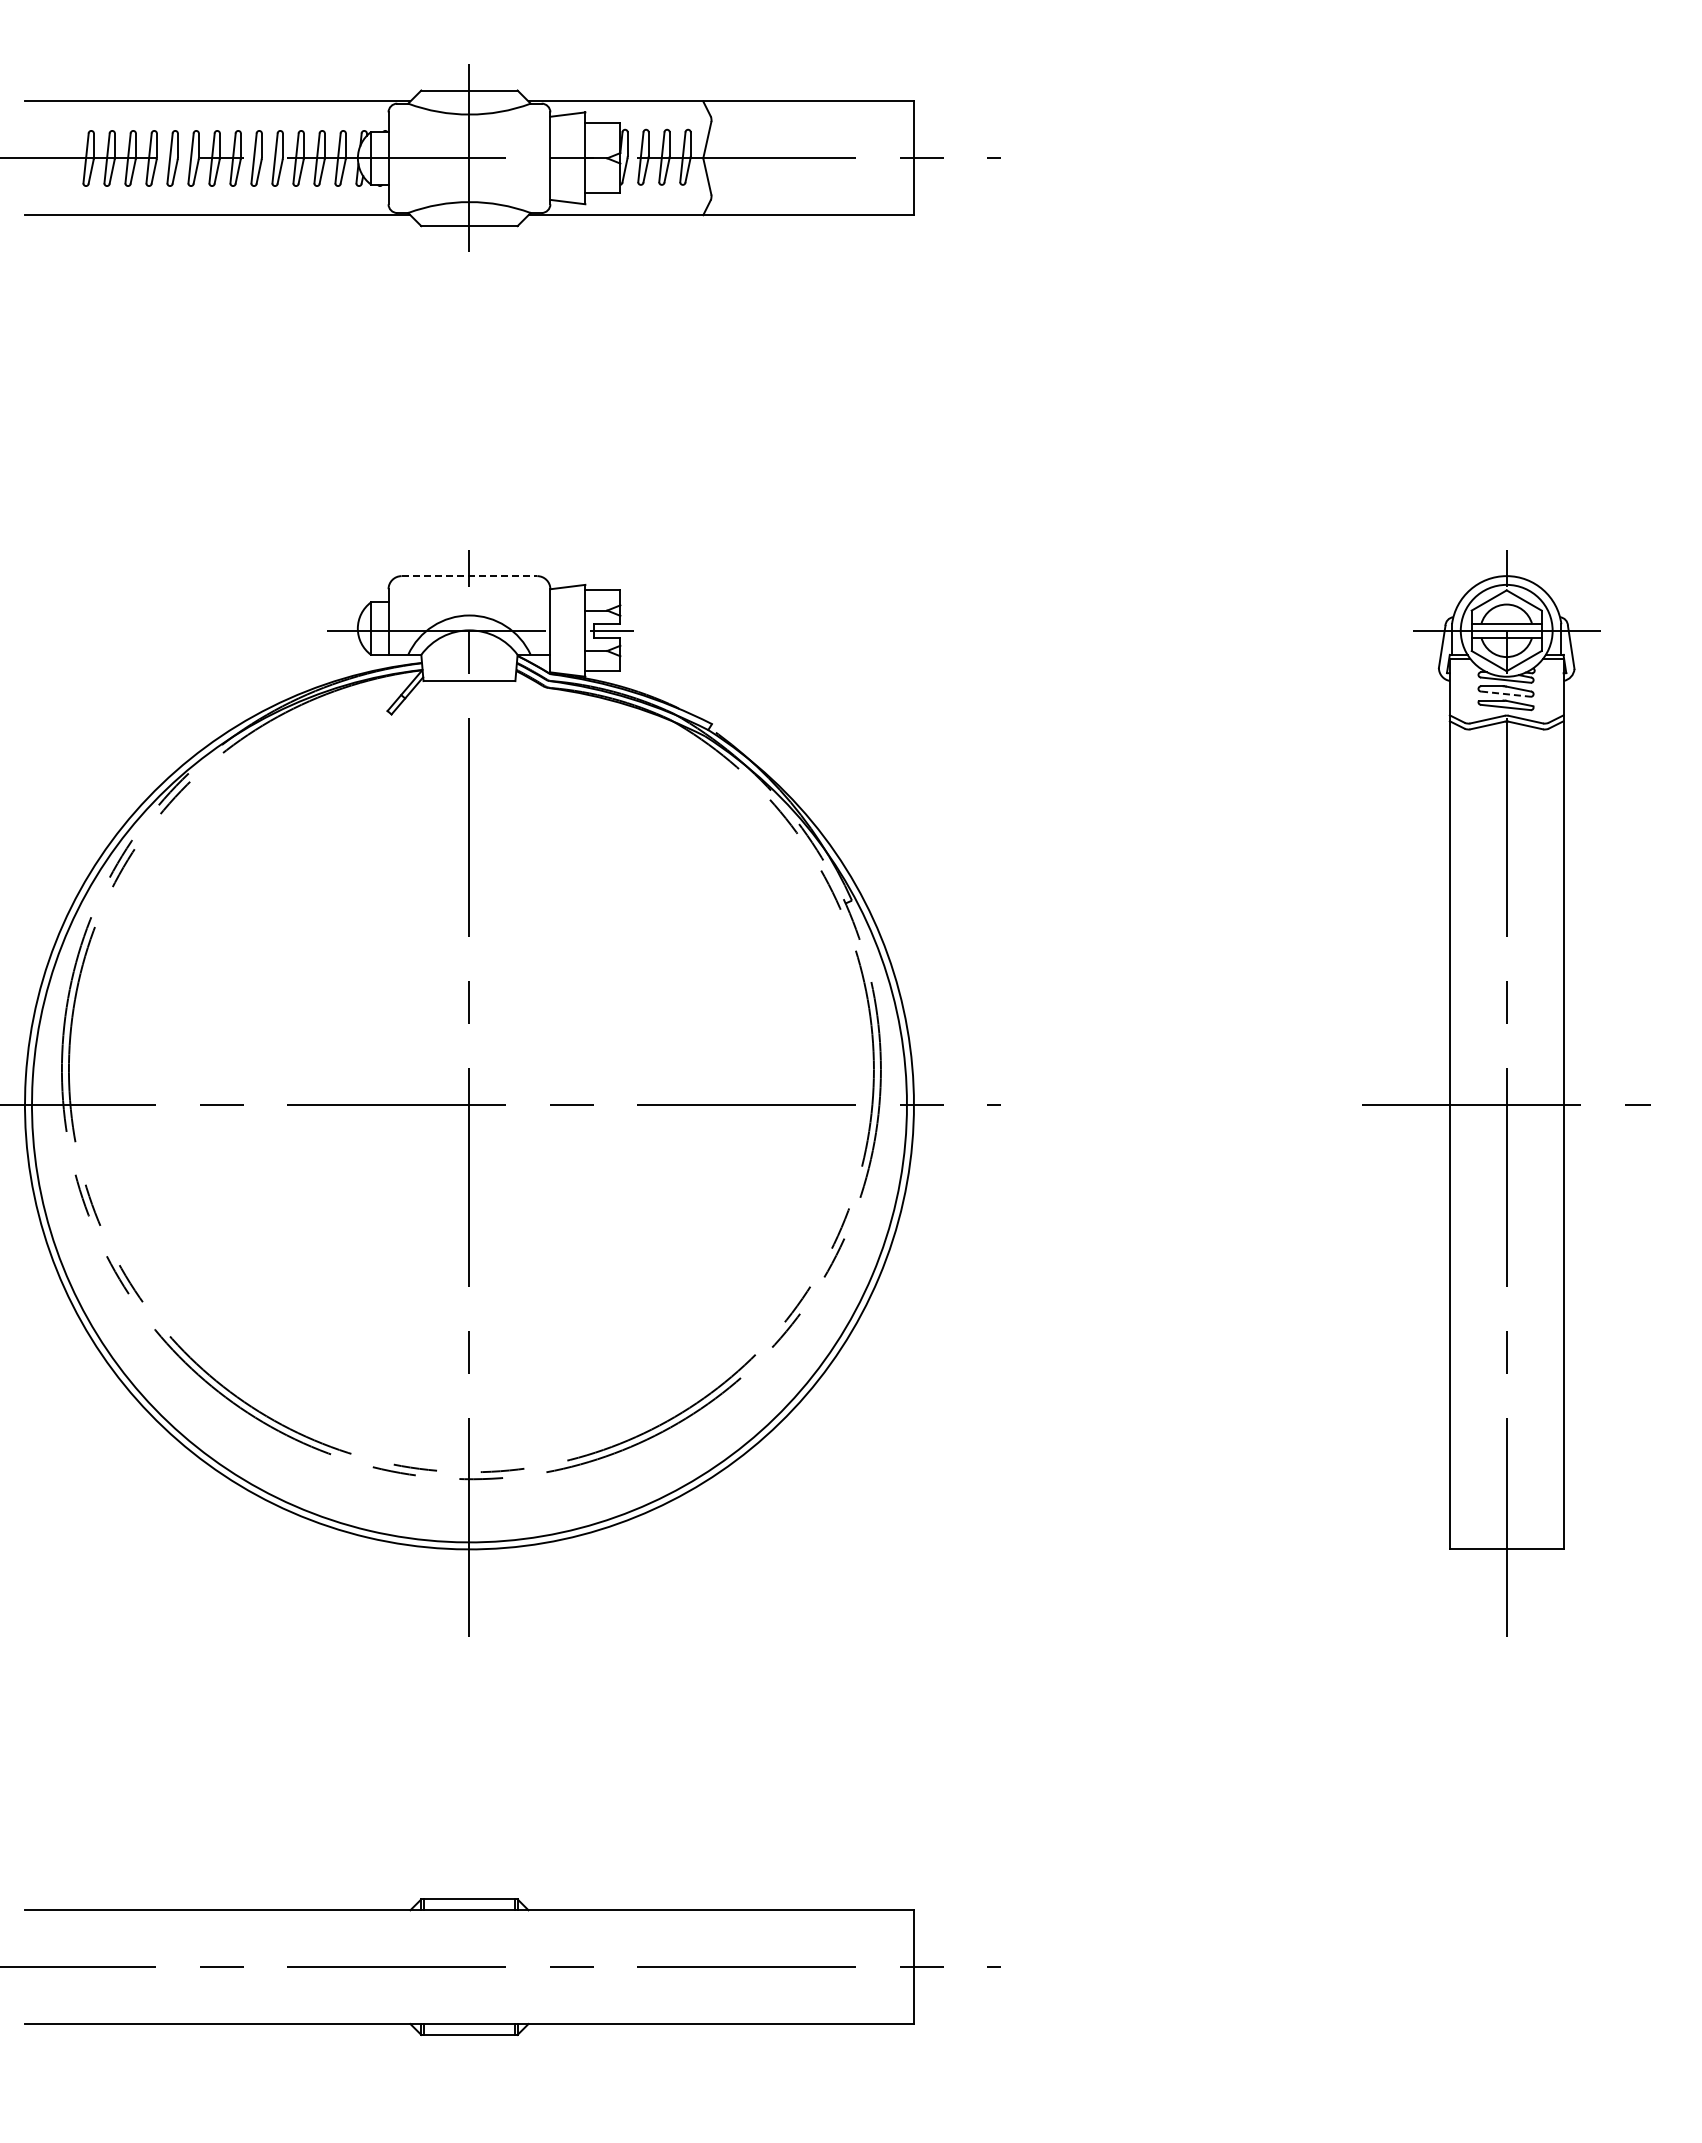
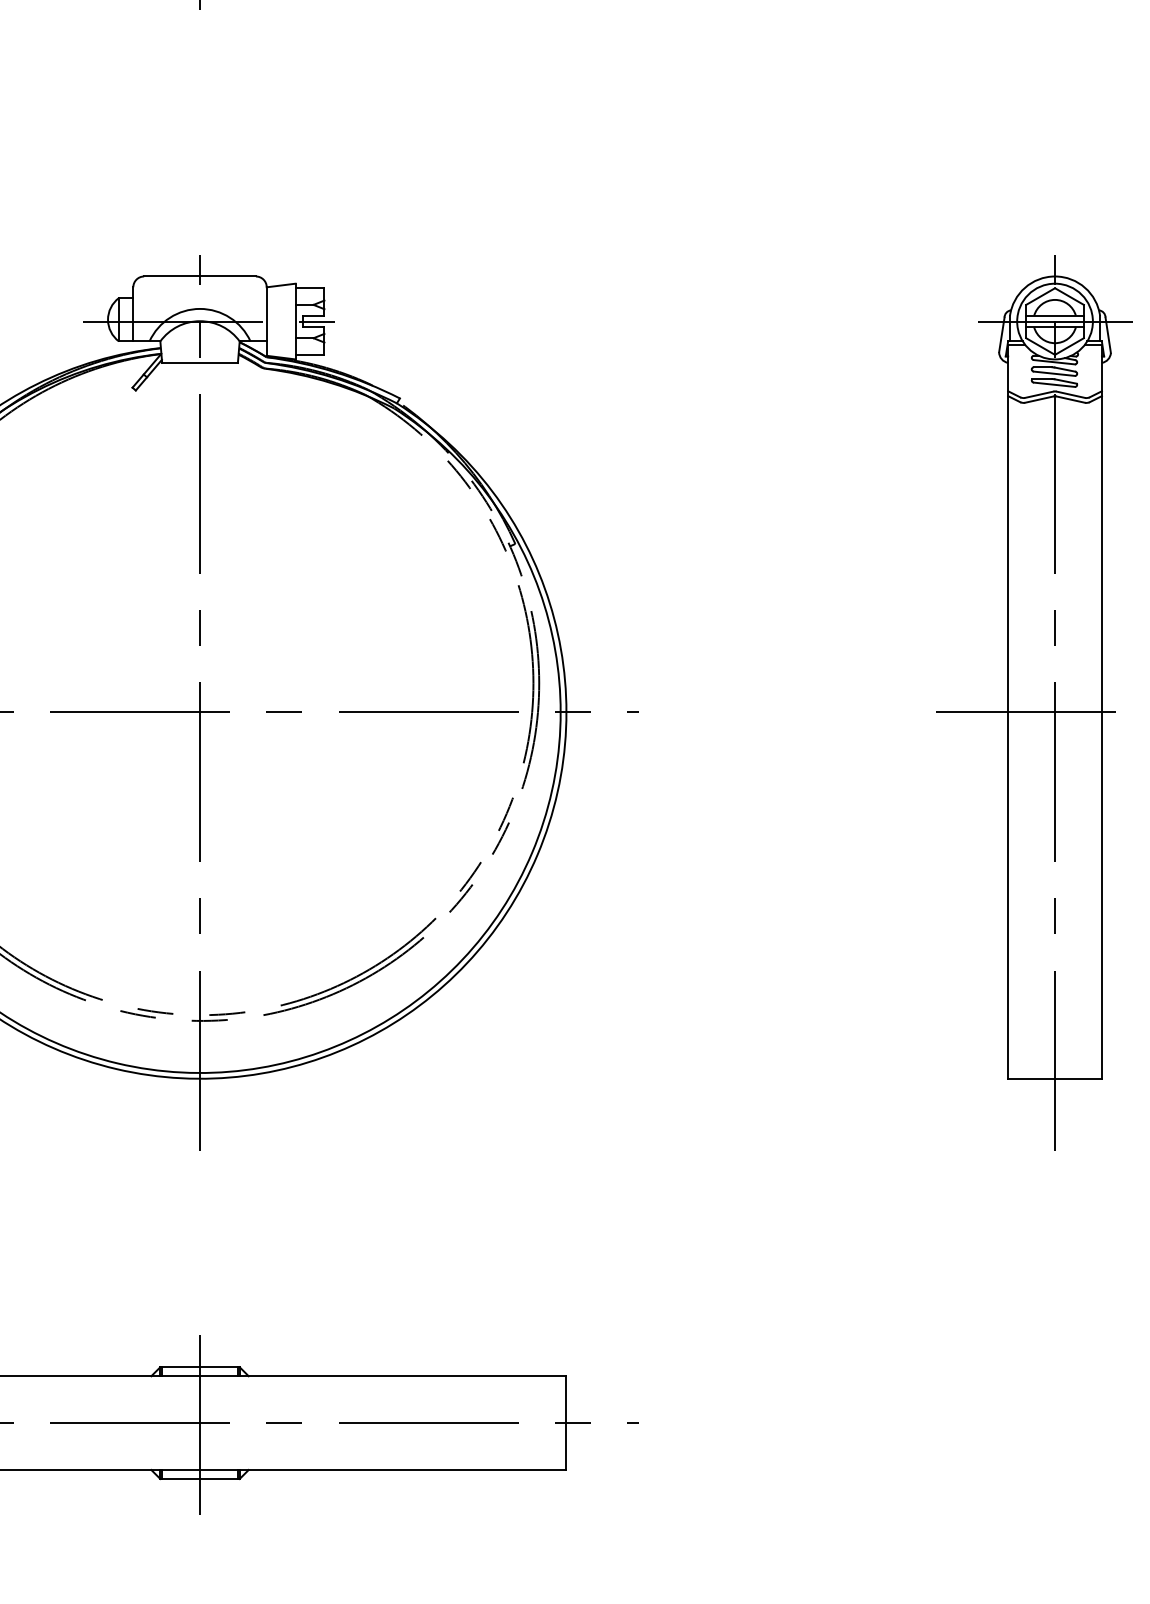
line: (469, 576) -> (200, 276), dashed -> solid
line: (1506, 694) -> (1054, 374), dashed -> solid
line: (469, 1966) -> (200, 1422), added

